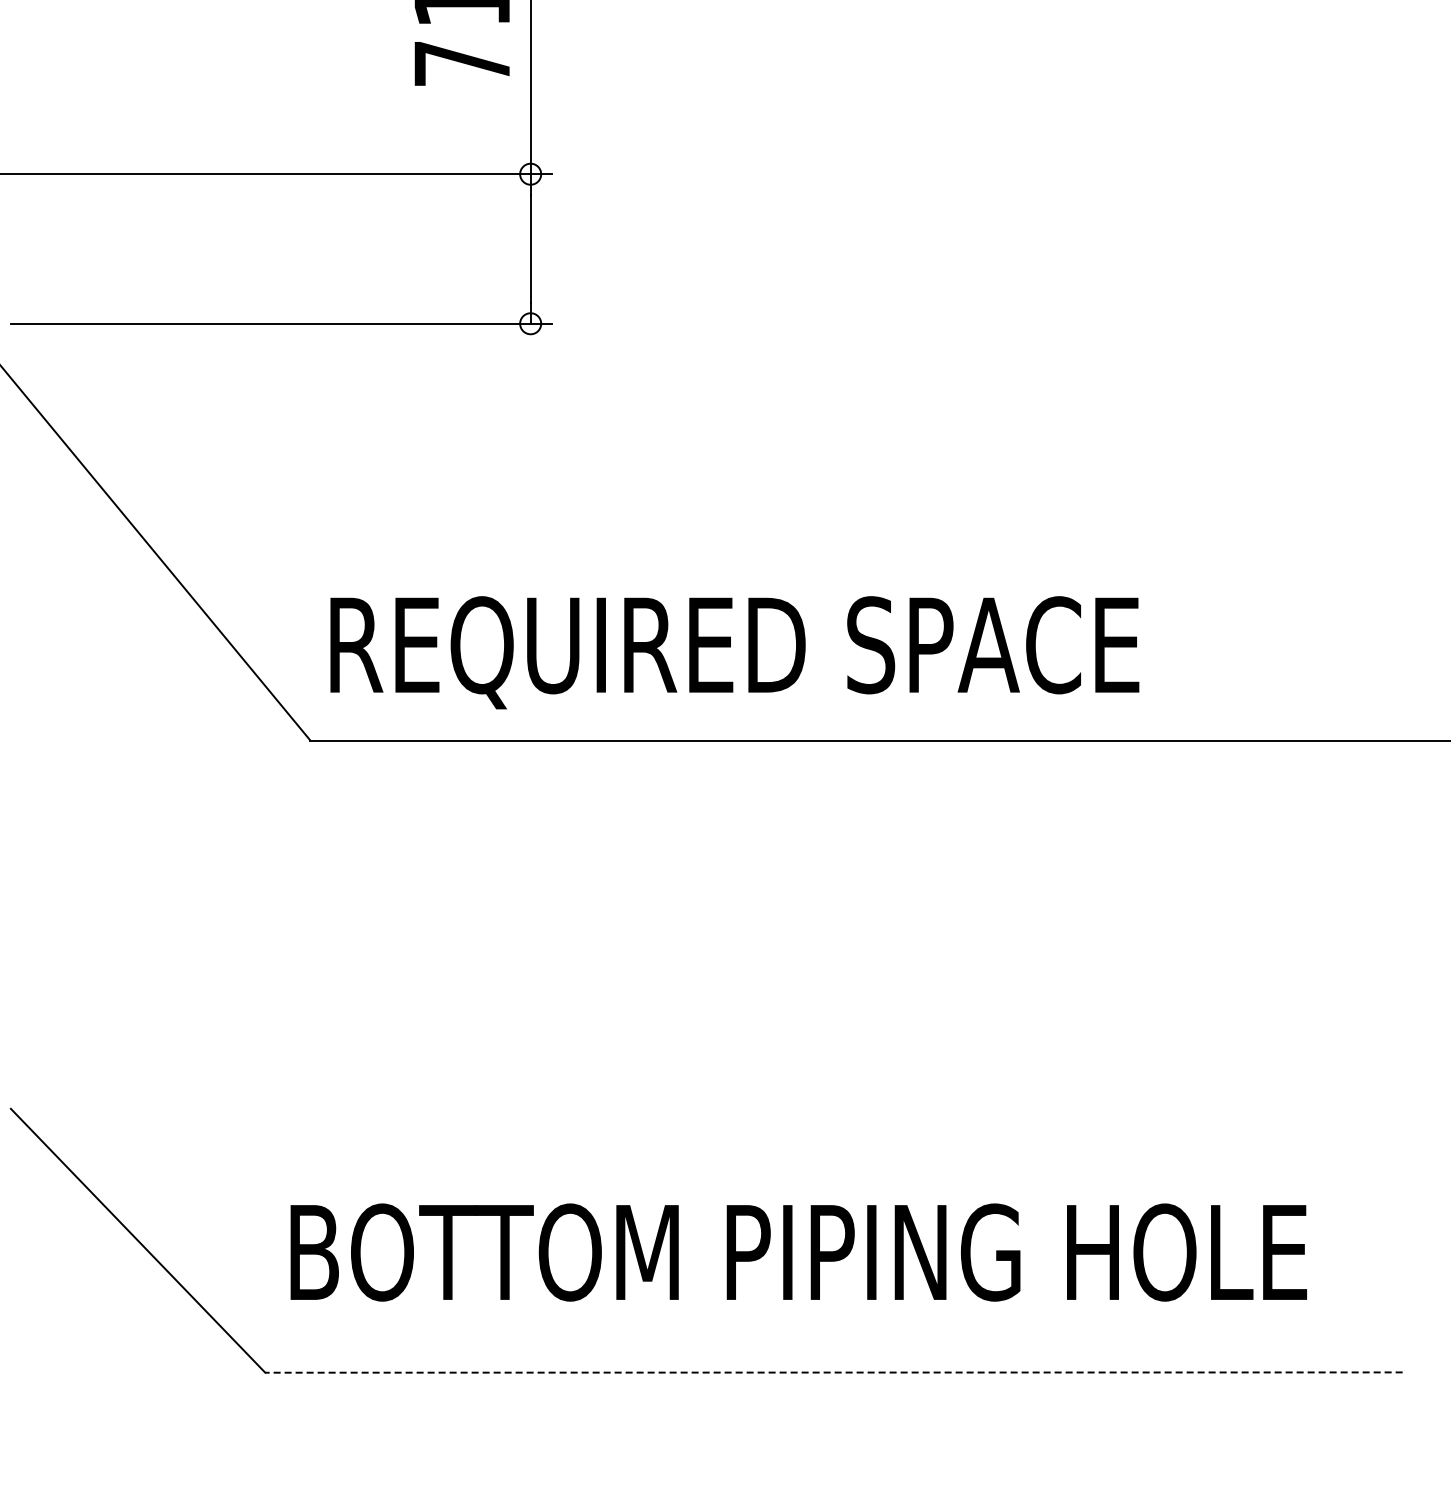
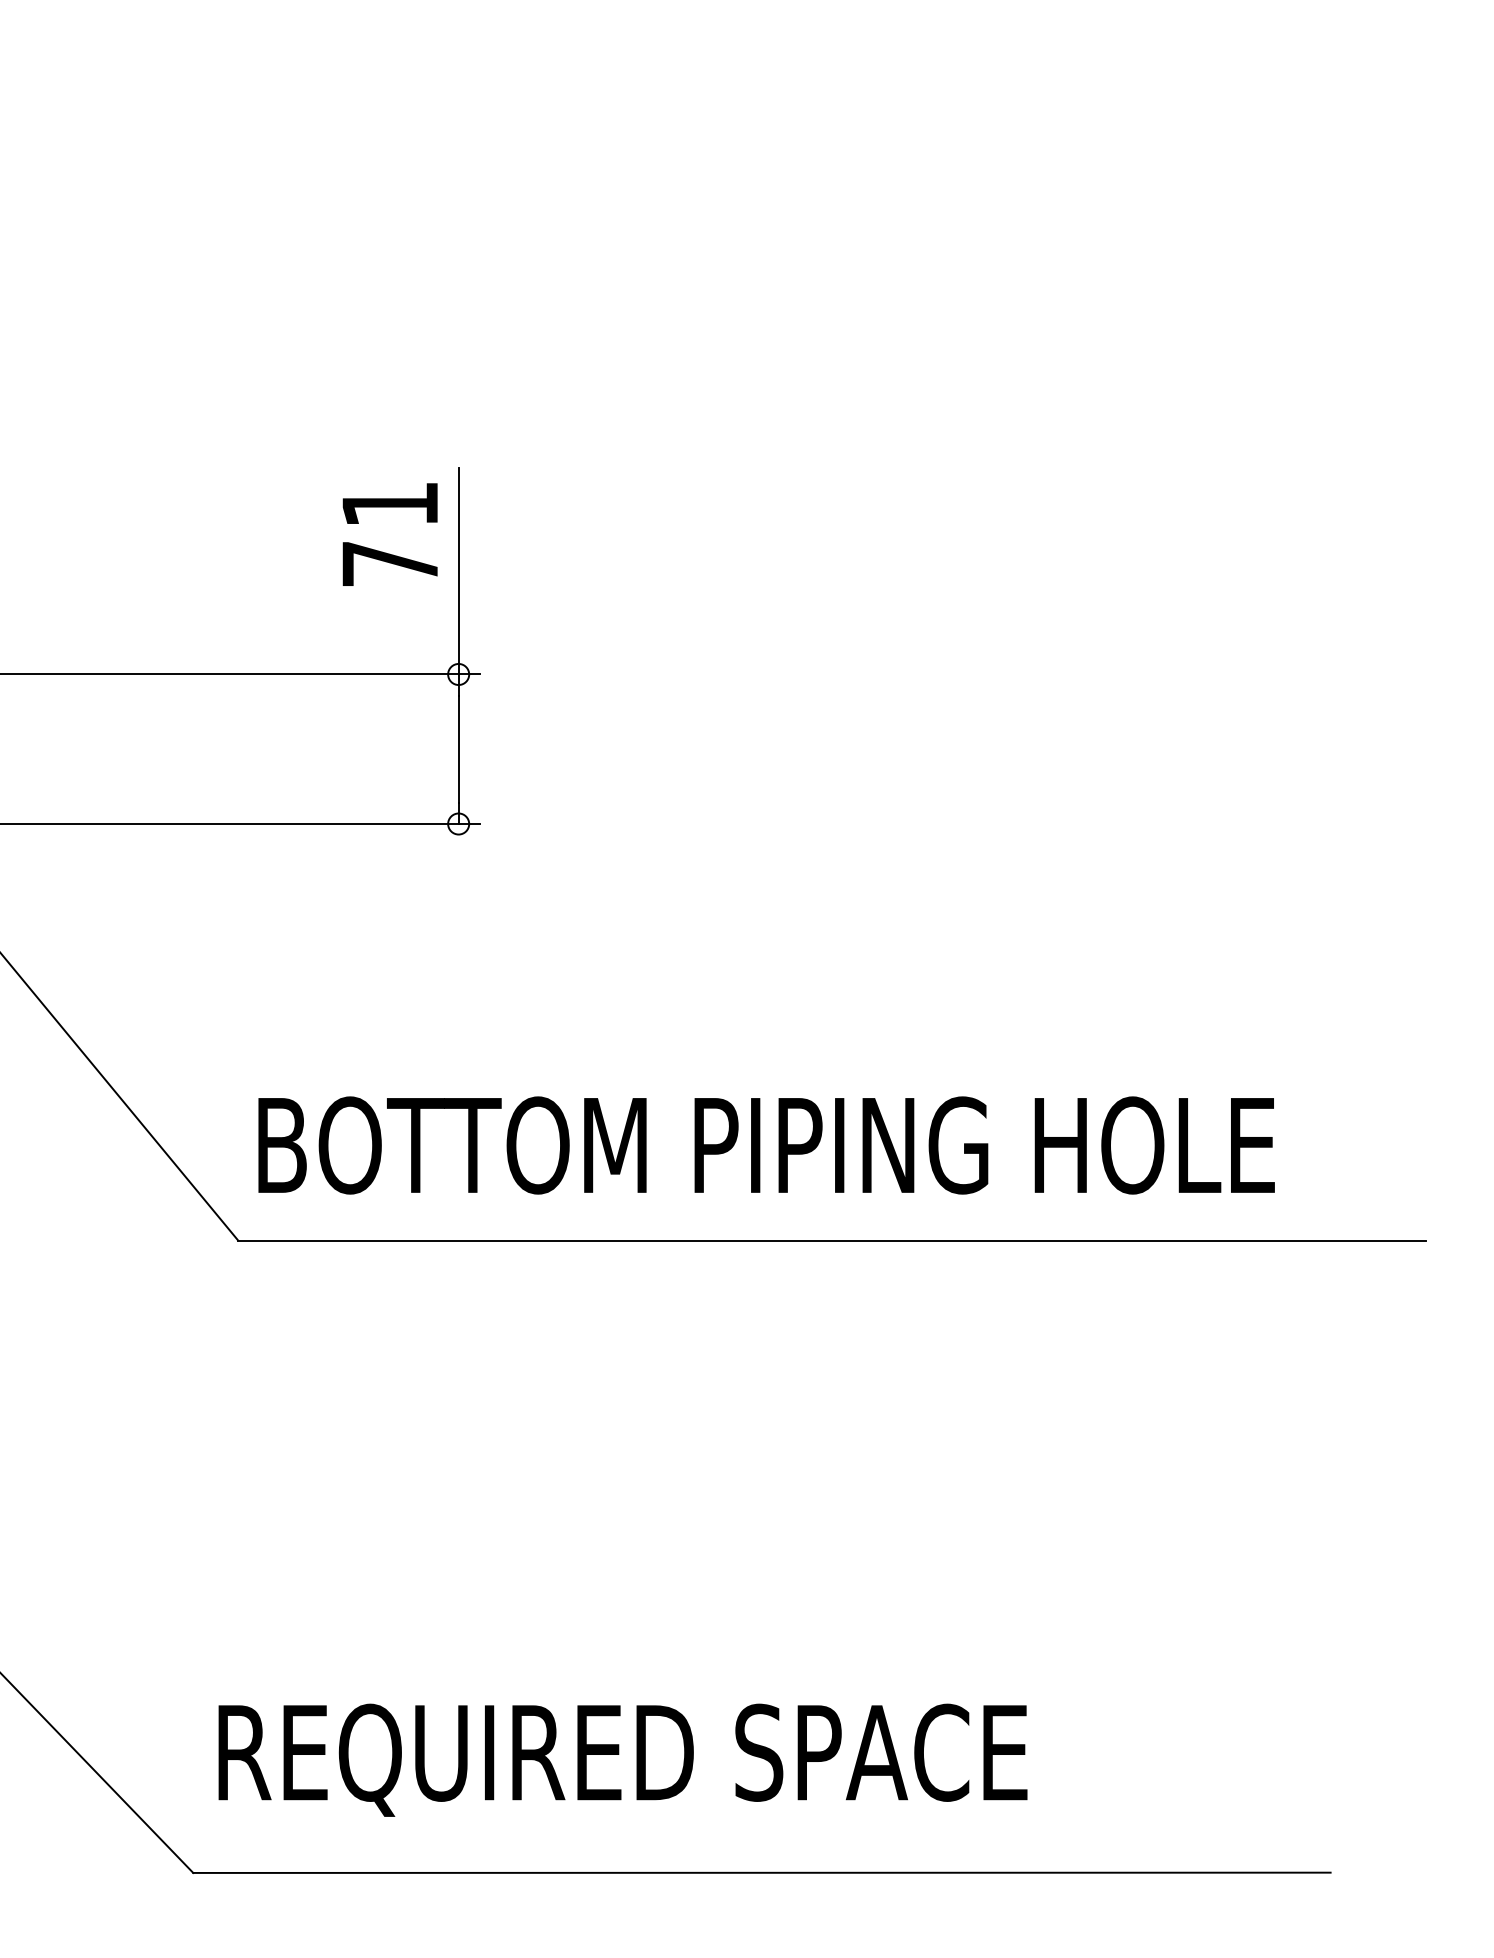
text: (842, 652) -> (770, 1152), REQUIRED SPACE -> BOTTOM PIPING HOLE
text: (803, 1259) -> (731, 1759), BOTTOM PIPING HOLE -> REQUIRED SPACE
line: (833, 1372) -> (761, 1872), dashed -> solid

